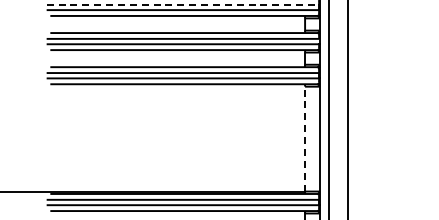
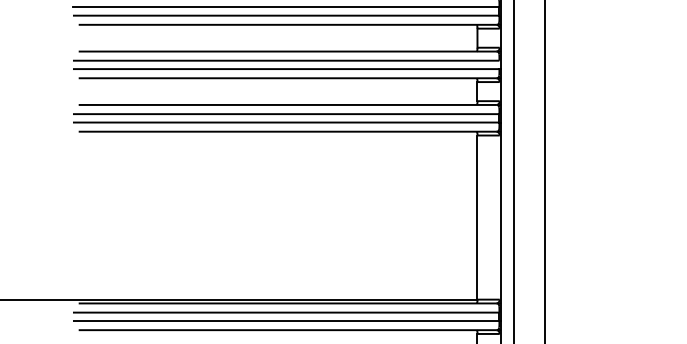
line: (183, 4) -> (287, 6), dashed -> solid
line: (305, 138) -> (478, 216), dashed -> solid

